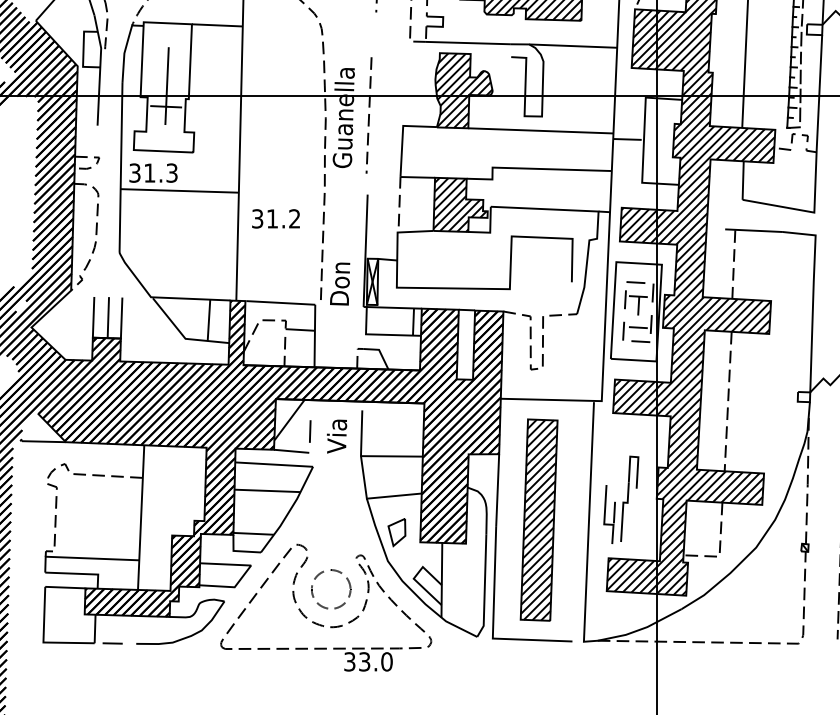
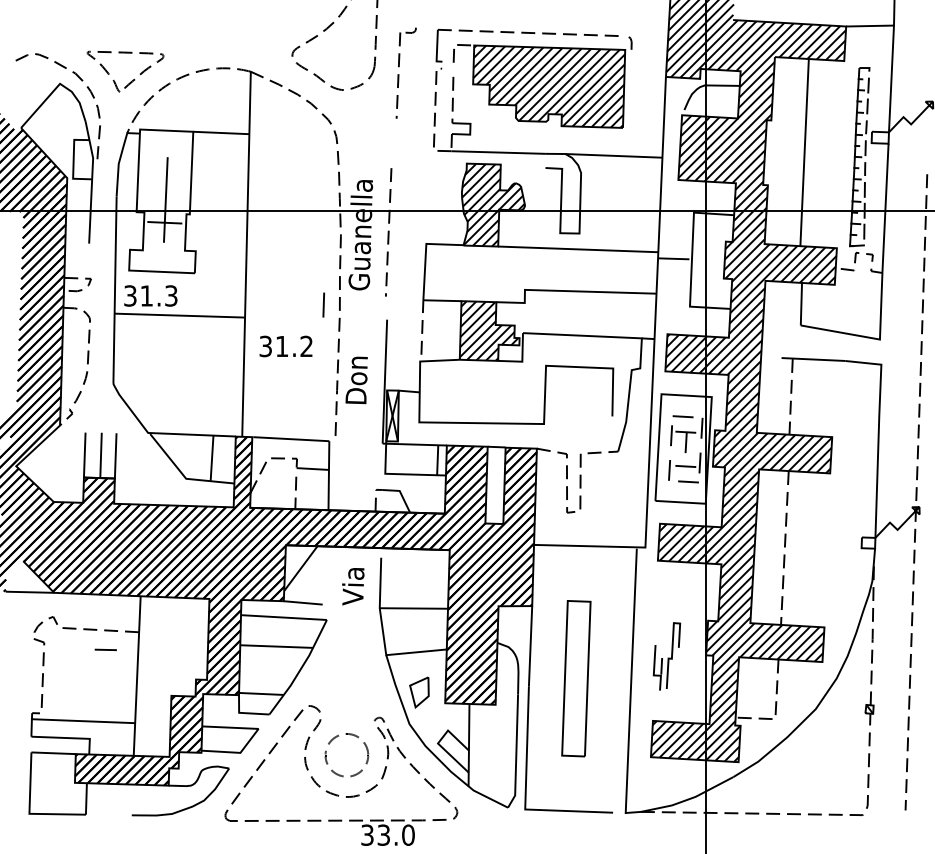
text: (339, 284) -> (356, 380), moved
line: (309, 431) -> (323, 304), moved
part: (620, 499) -> (666, 656), size x0.7
part: (539, 519) -> (576, 678), size x0.7
line: (112, 643) -> (105, 649), moved

